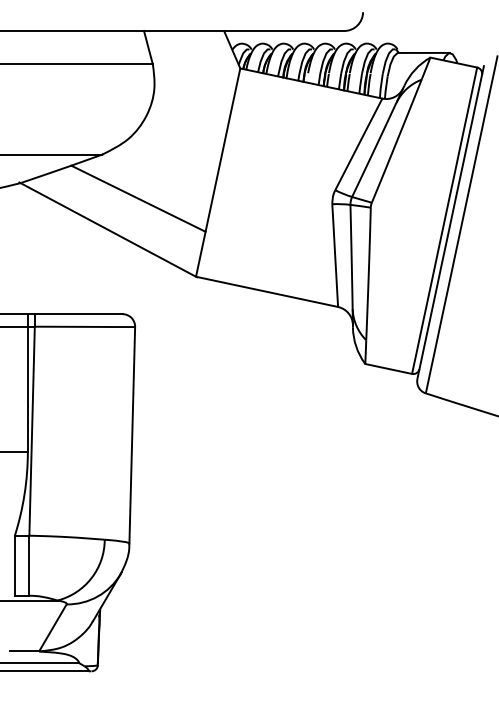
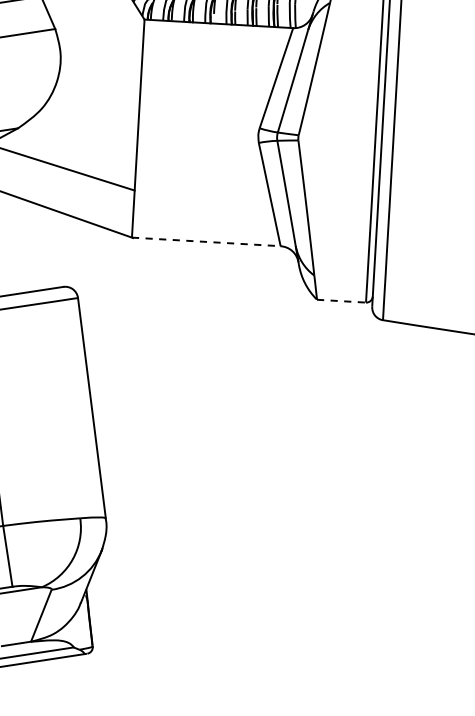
line: (267, 291) -> (206, 241), solid -> dashed
line: (388, 368) -> (341, 300), solid -> dashed

